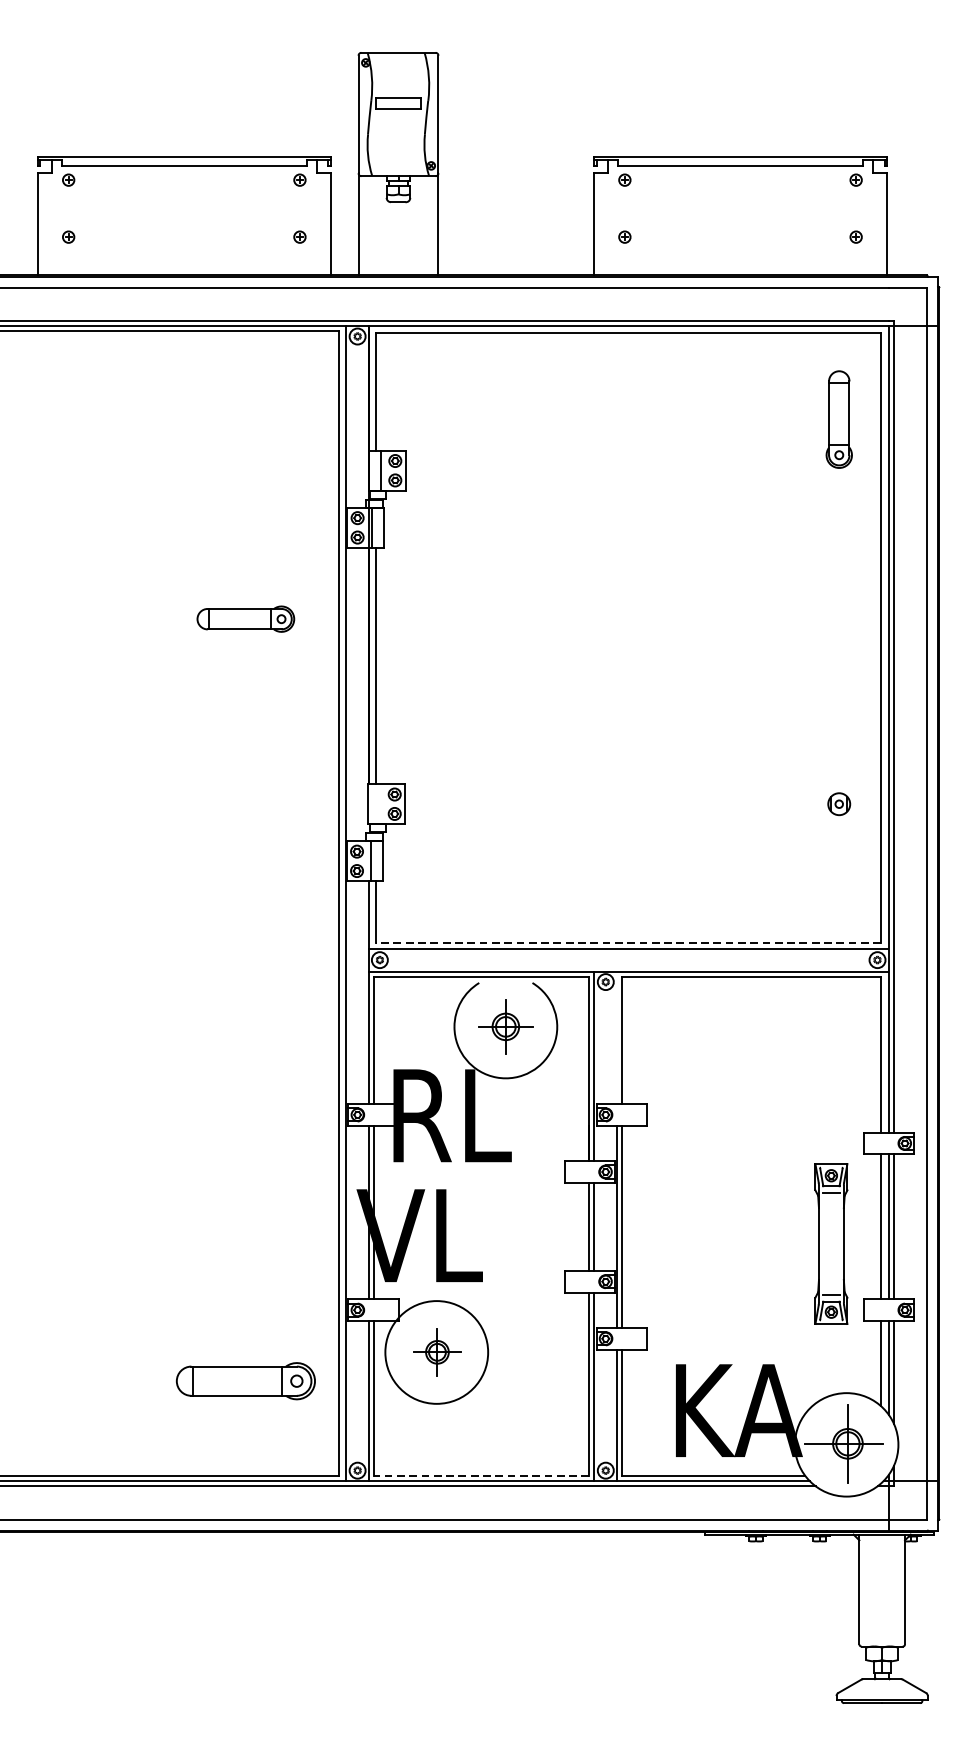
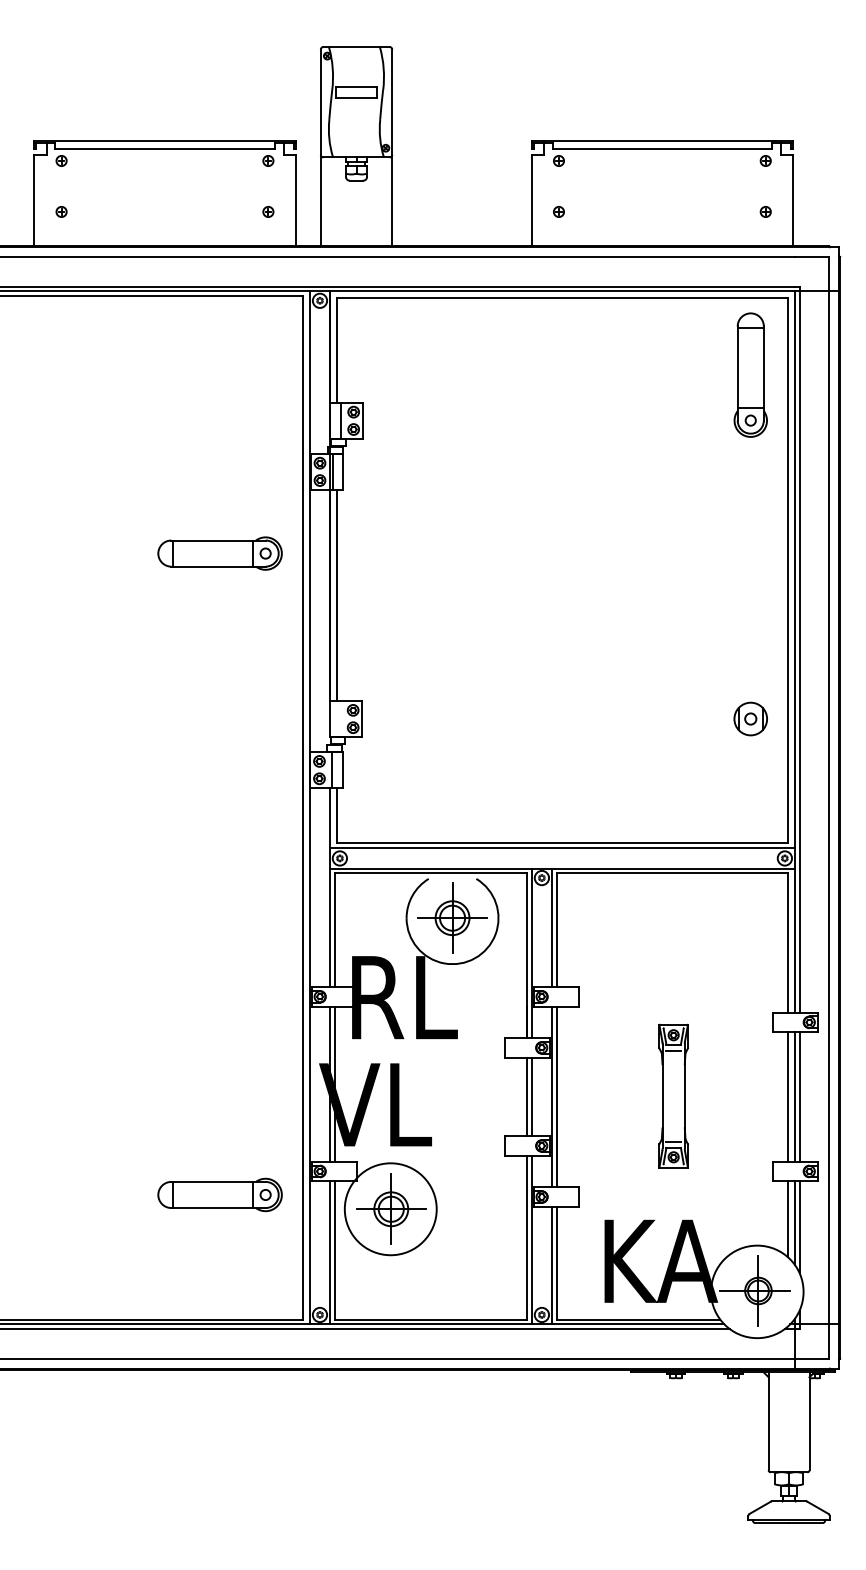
part: (839, 418) -> (750, 374), size x1.43
part: (245, 619) -> (219, 553), size x1.43
part: (839, 803) -> (750, 718), size x1.67
line: (628, 943) -> (562, 843), dashed -> solid
part: (505, 1026) -> (452, 917), size x1.43
line: (617, 1037) -> (552, 927), added
part: (831, 1243) -> (673, 1095), moved
part: (437, 1351) -> (391, 1208), size x1.67
part: (245, 1380) -> (219, 1194), moved
line: (481, 1475) -> (430, 1319), dashed -> solid

